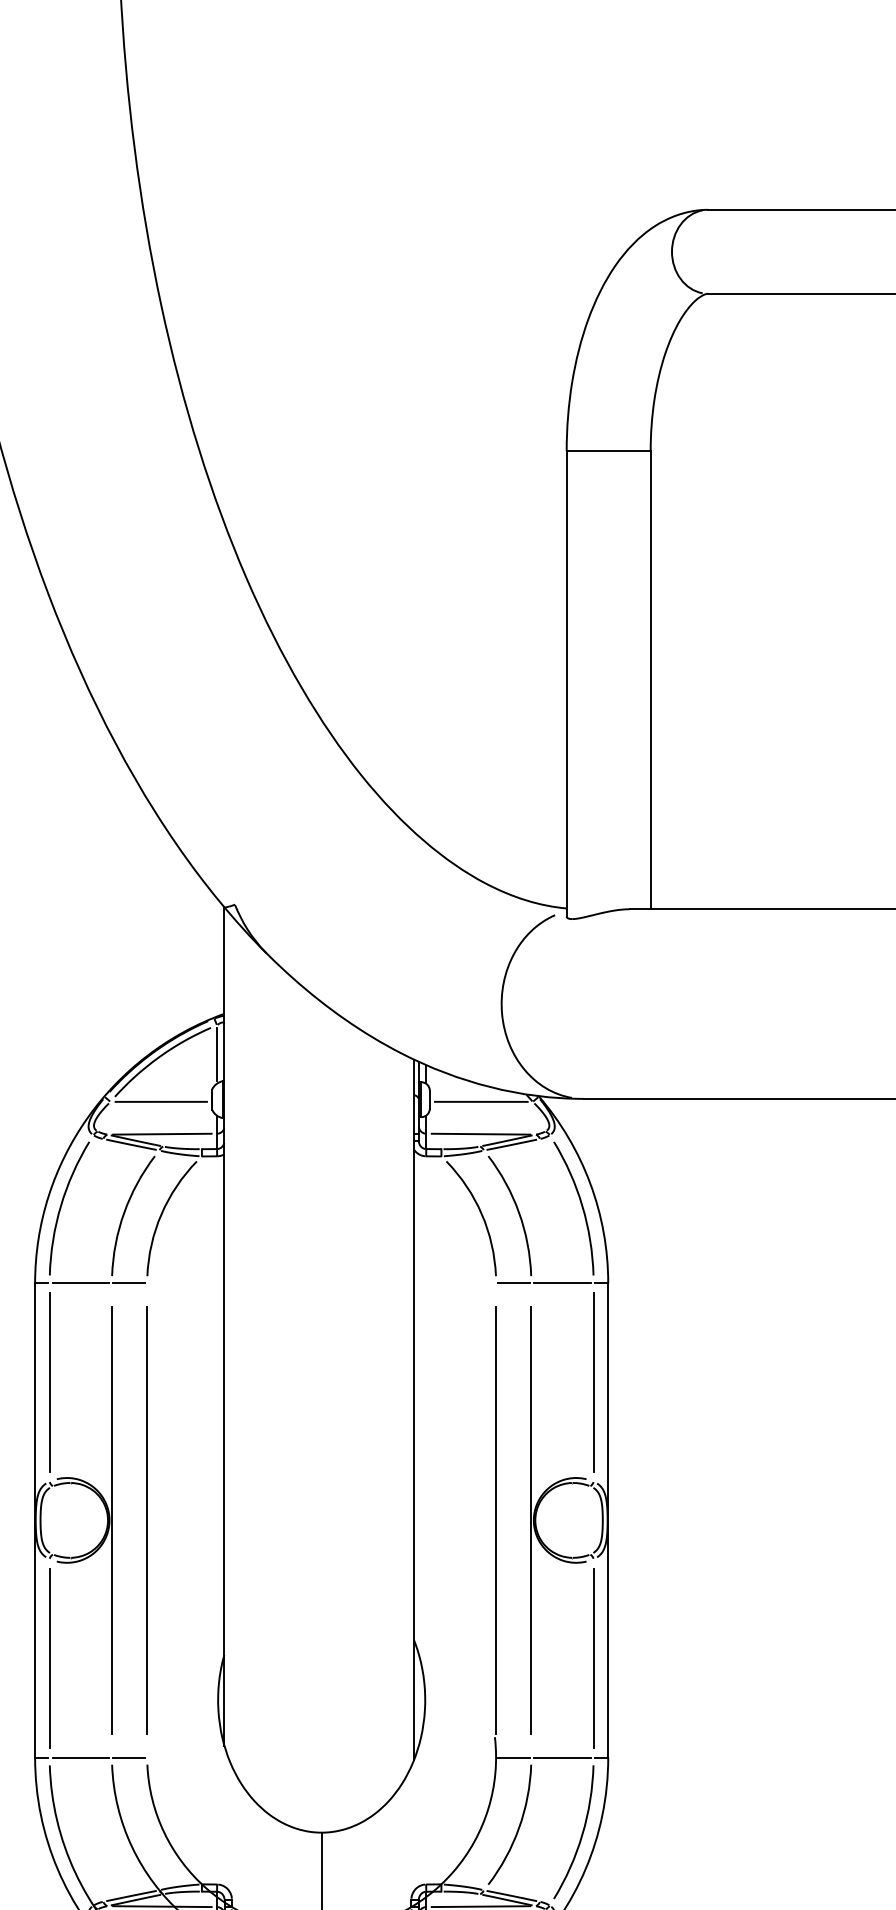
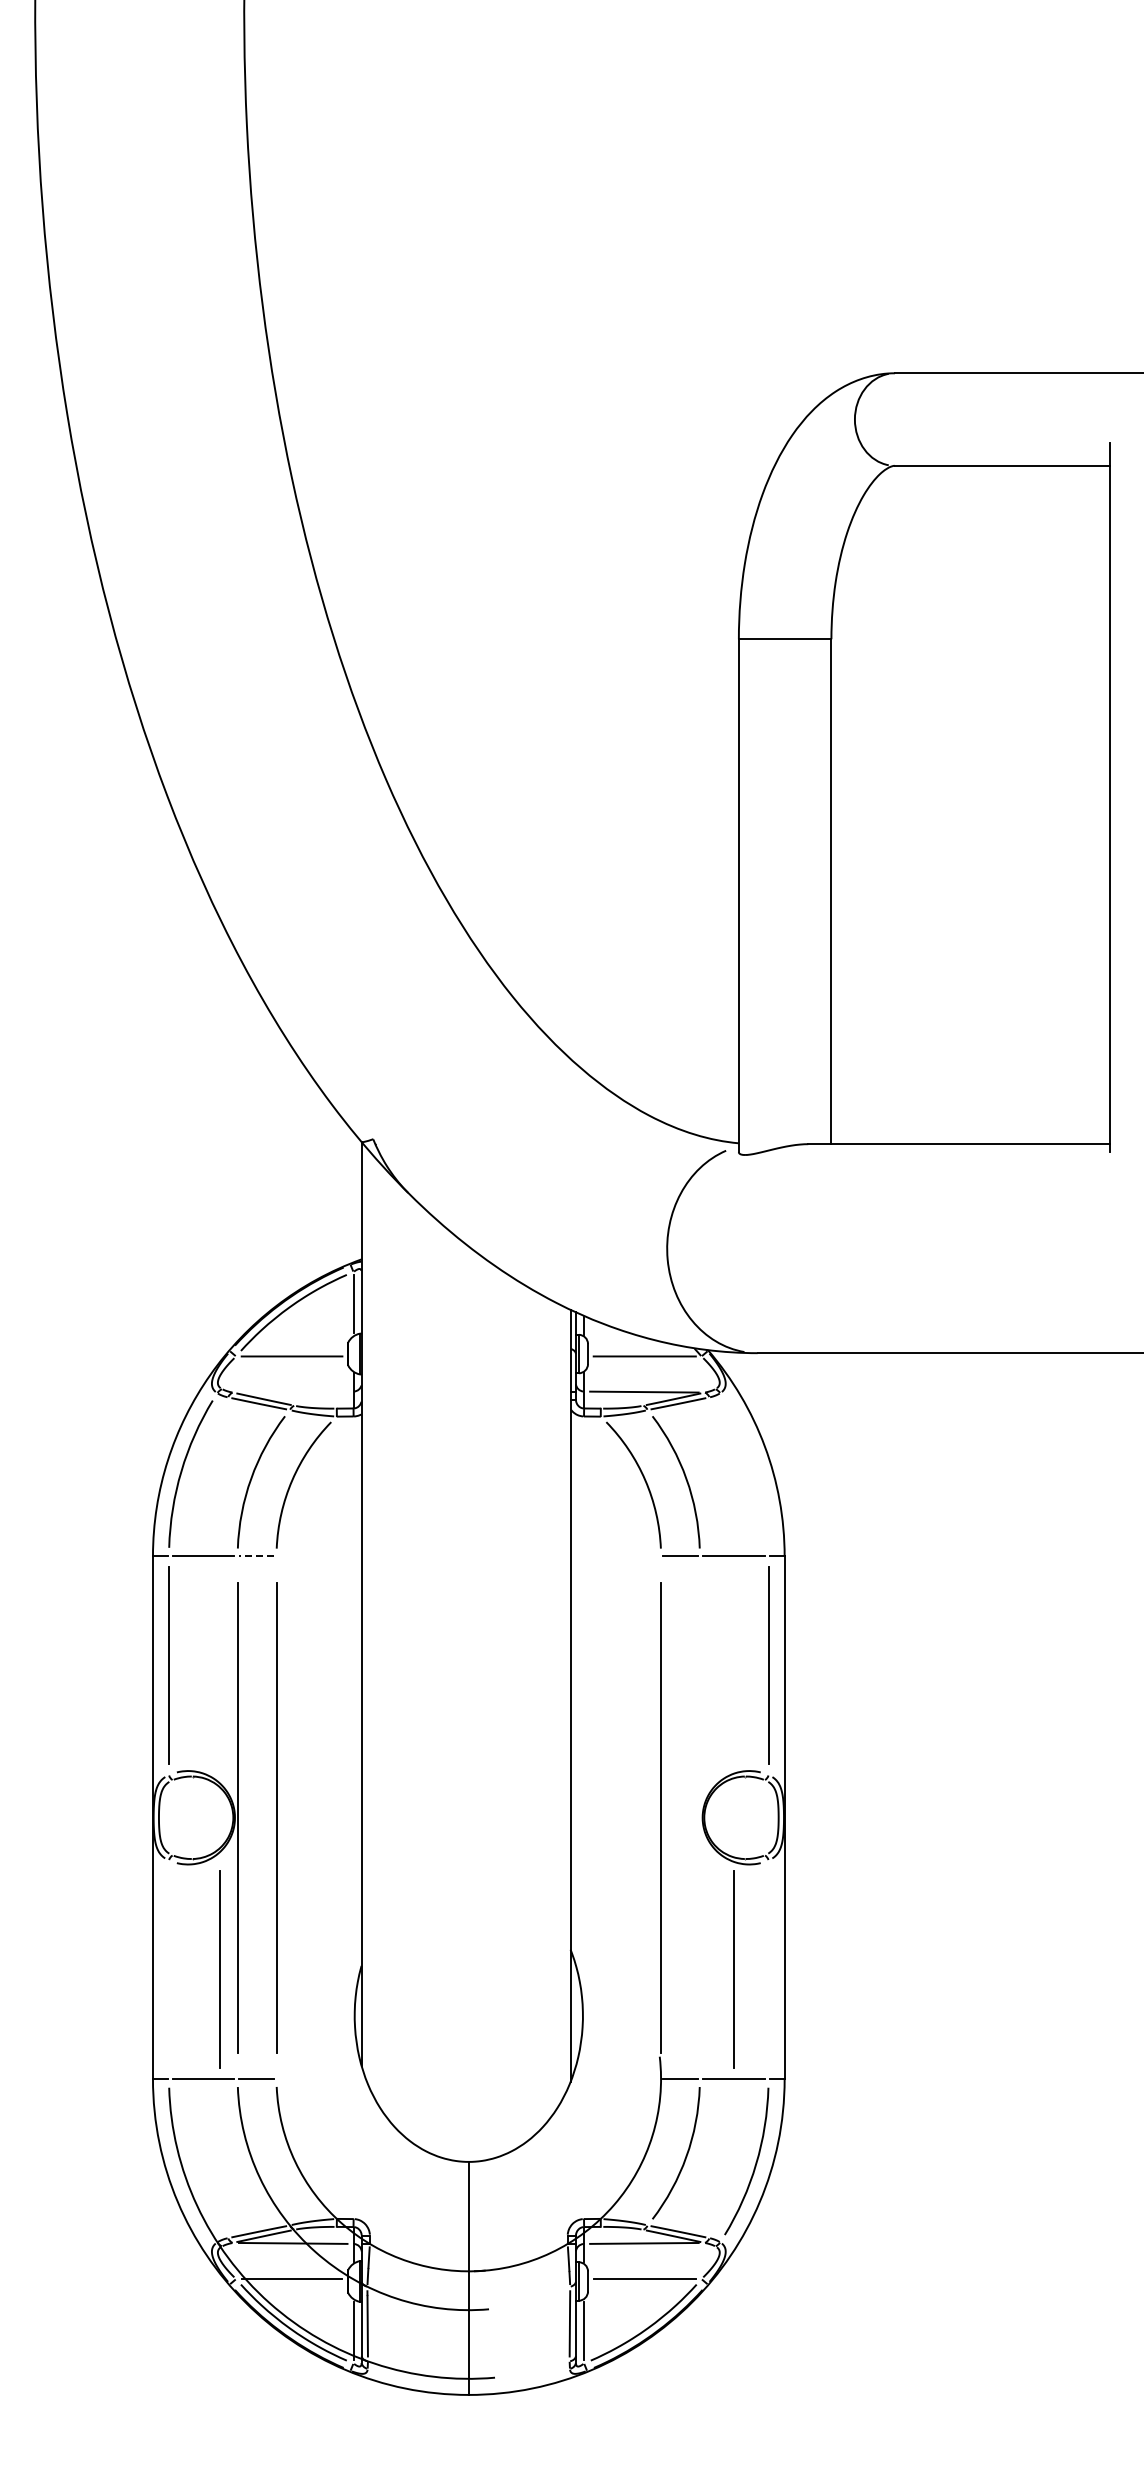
line: (161, 1133) -> (292, 1391), removed
arc: (580, 1205) -> (754, 1470), removed
line: (129, 1283) -> (256, 1556), solid -> dashed
line: (530, 1520) -> (699, 1817), removed
line: (49, 1658) -> (219, 1969), moved
line: (593, 1658) -> (733, 1969), moved

